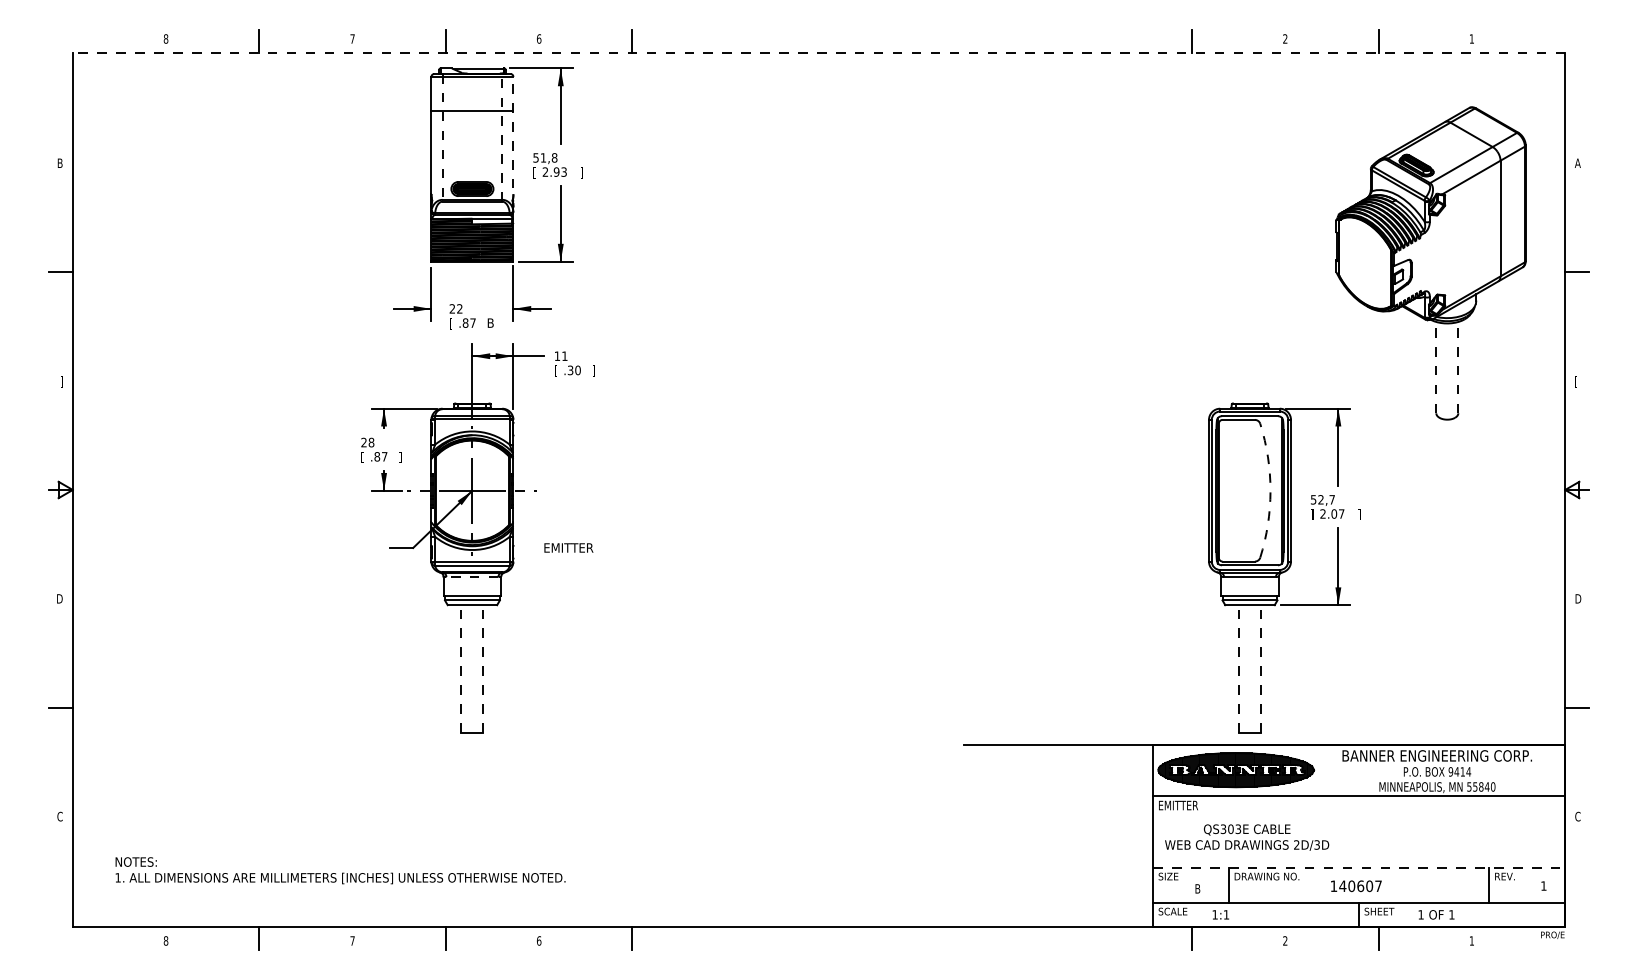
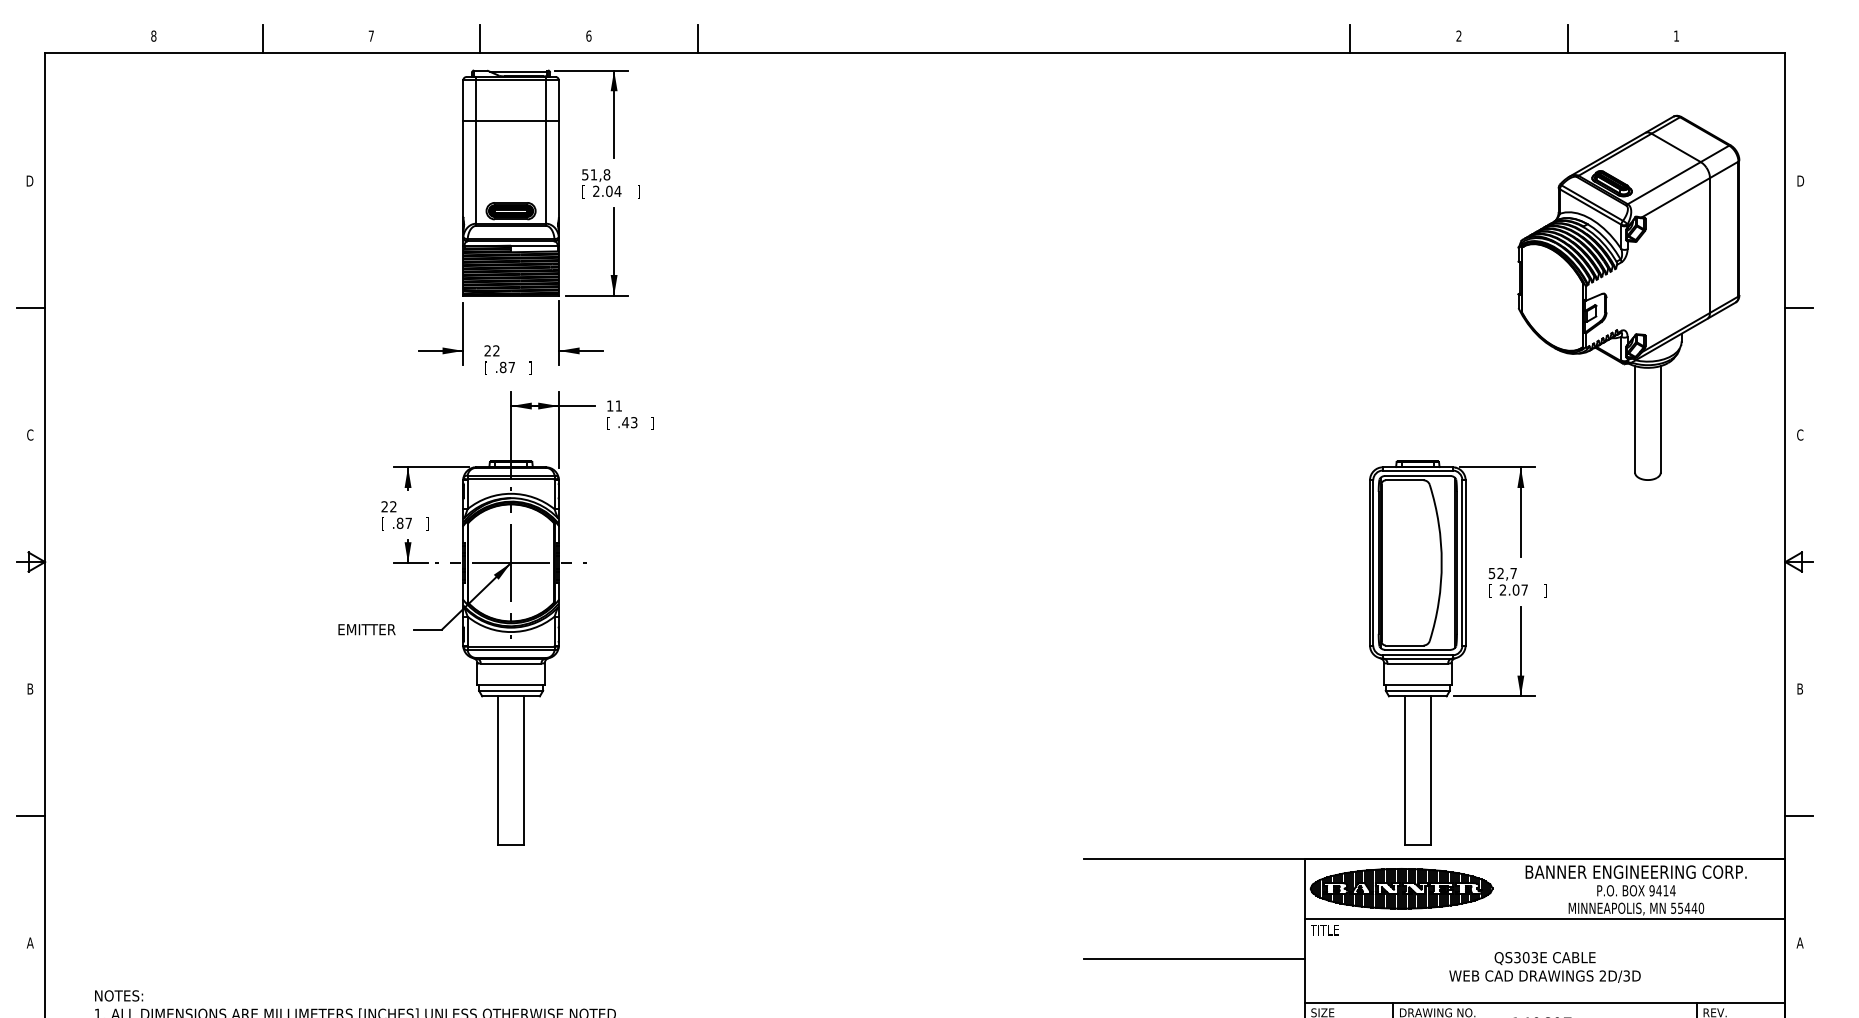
line: (818, 53) -> (914, 53), dashed -> solid
line: (442, 137) -> (476, 151), dashed -> solid
line: (502, 137) -> (546, 151), dashed -> solid
line: (513, 141) -> (558, 155), dashed -> solid
text: (59, 162) -> (29, 180), B -> D
text: (1577, 162) -> (1799, 180), A -> D
text: (560, 171) -> (613, 190), 2.93 -> 2.04
text: (490, 323) -> (532, 367), B -> ]
line: (1436, 367) -> (1635, 419), dashed -> solid
line: (1458, 367) -> (1660, 419), dashed -> solid
text: (573, 370) -> (628, 422), .30 -> .43
text: (59, 381) -> (29, 435), ] -> C
text: (1577, 381) -> (1799, 435), [ -> C
text: (371, 442) -> (393, 506), 28 -> 22
arc: (1270, 490) -> (1441, 562), dashed -> solid
text: (1312, 514) -> (1490, 590), ] -> [
text: (568, 547) -> (366, 629), moved
line: (472, 577) -> (511, 664), dashed -> solid
text: (59, 598) -> (29, 688), D -> B
text: (1578, 598) -> (1800, 688), D -> B
line: (461, 668) -> (498, 770), dashed -> solid
line: (483, 668) -> (524, 770), dashed -> solid
line: (1238, 668) -> (1404, 770), dashed -> solid
line: (1261, 668) -> (1431, 770), dashed -> solid
text: (1480, 786) -> (1686, 907), 55840 -> 55440
text: (1177, 805) -> (1333, 929), EMITTER -> TITLE
text: (59, 816) -> (29, 942), C -> A
text: (1577, 816) -> (1799, 942), C -> A
line: (1058, 830) -> (1194, 959), added
text: (1247, 837) -> (1545, 967), moved
line: (1359, 868) -> (1545, 1003), dashed -> solid

